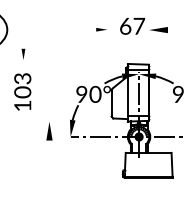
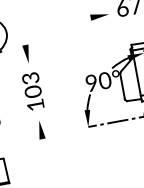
part: (101, 29) -> (99, 15), size x1.67
part: (23, 54) -> (27, 54), size x1.67
part: (49, 131) -> (41, 130), moved

